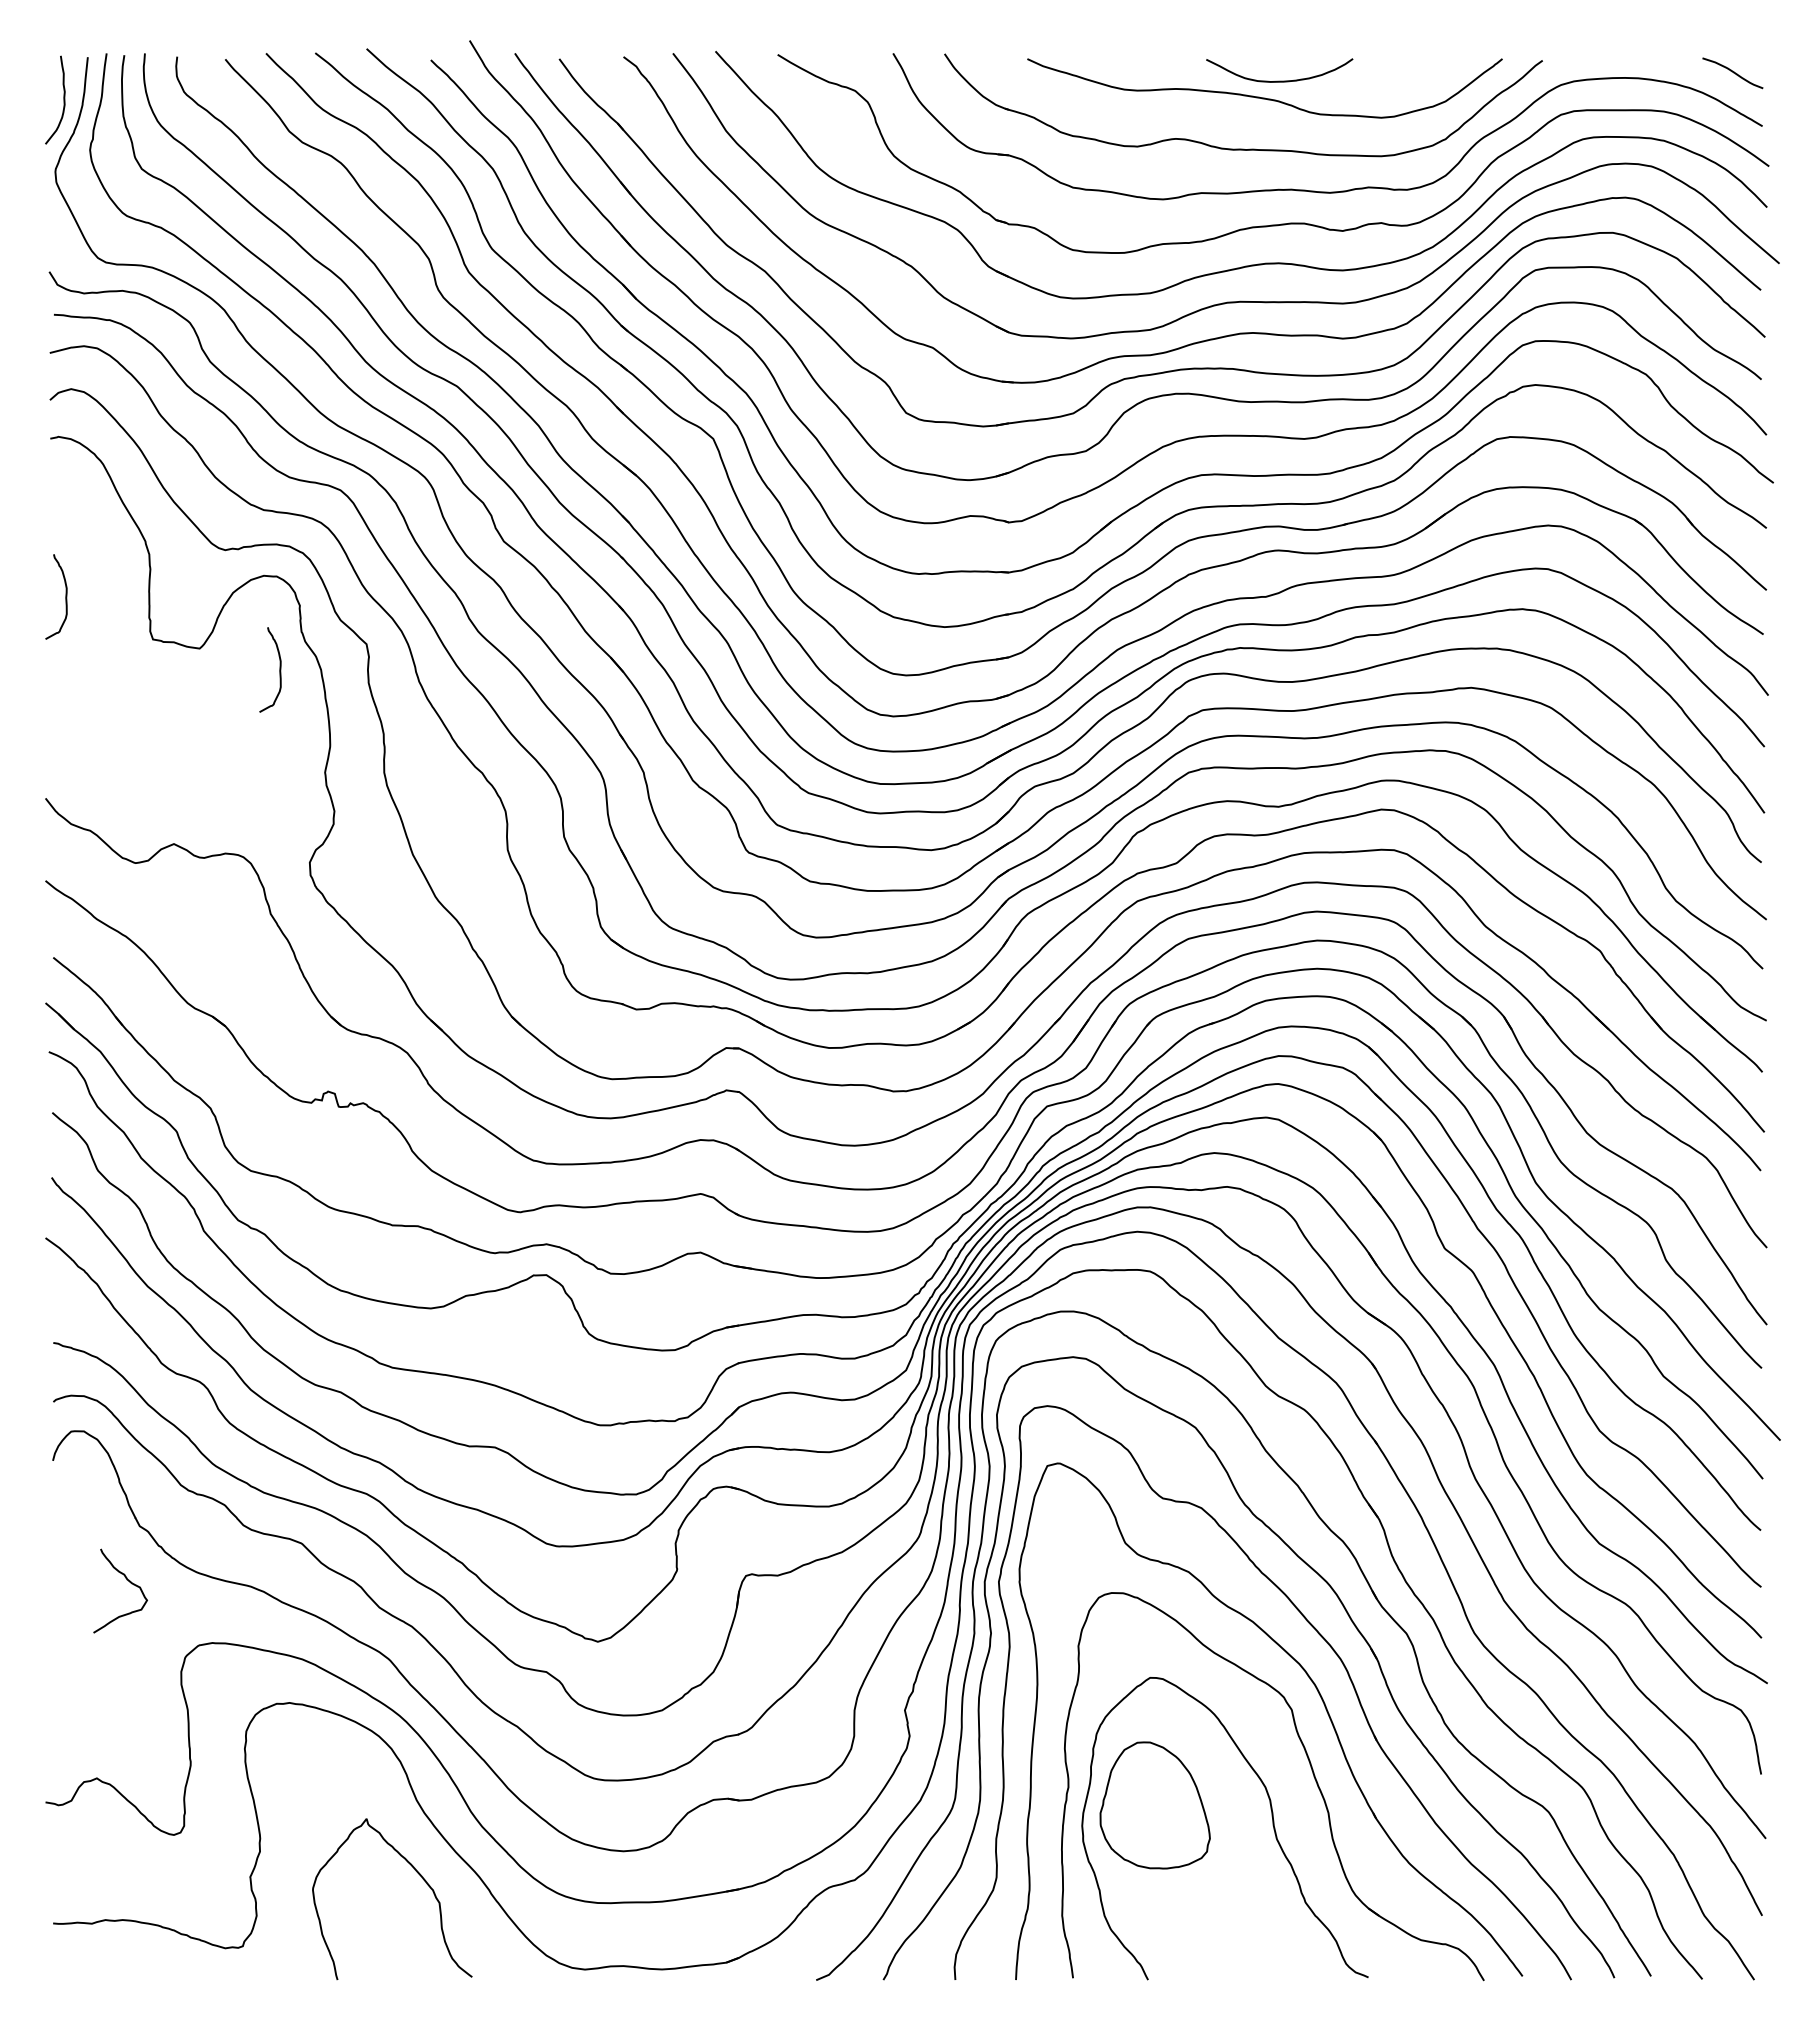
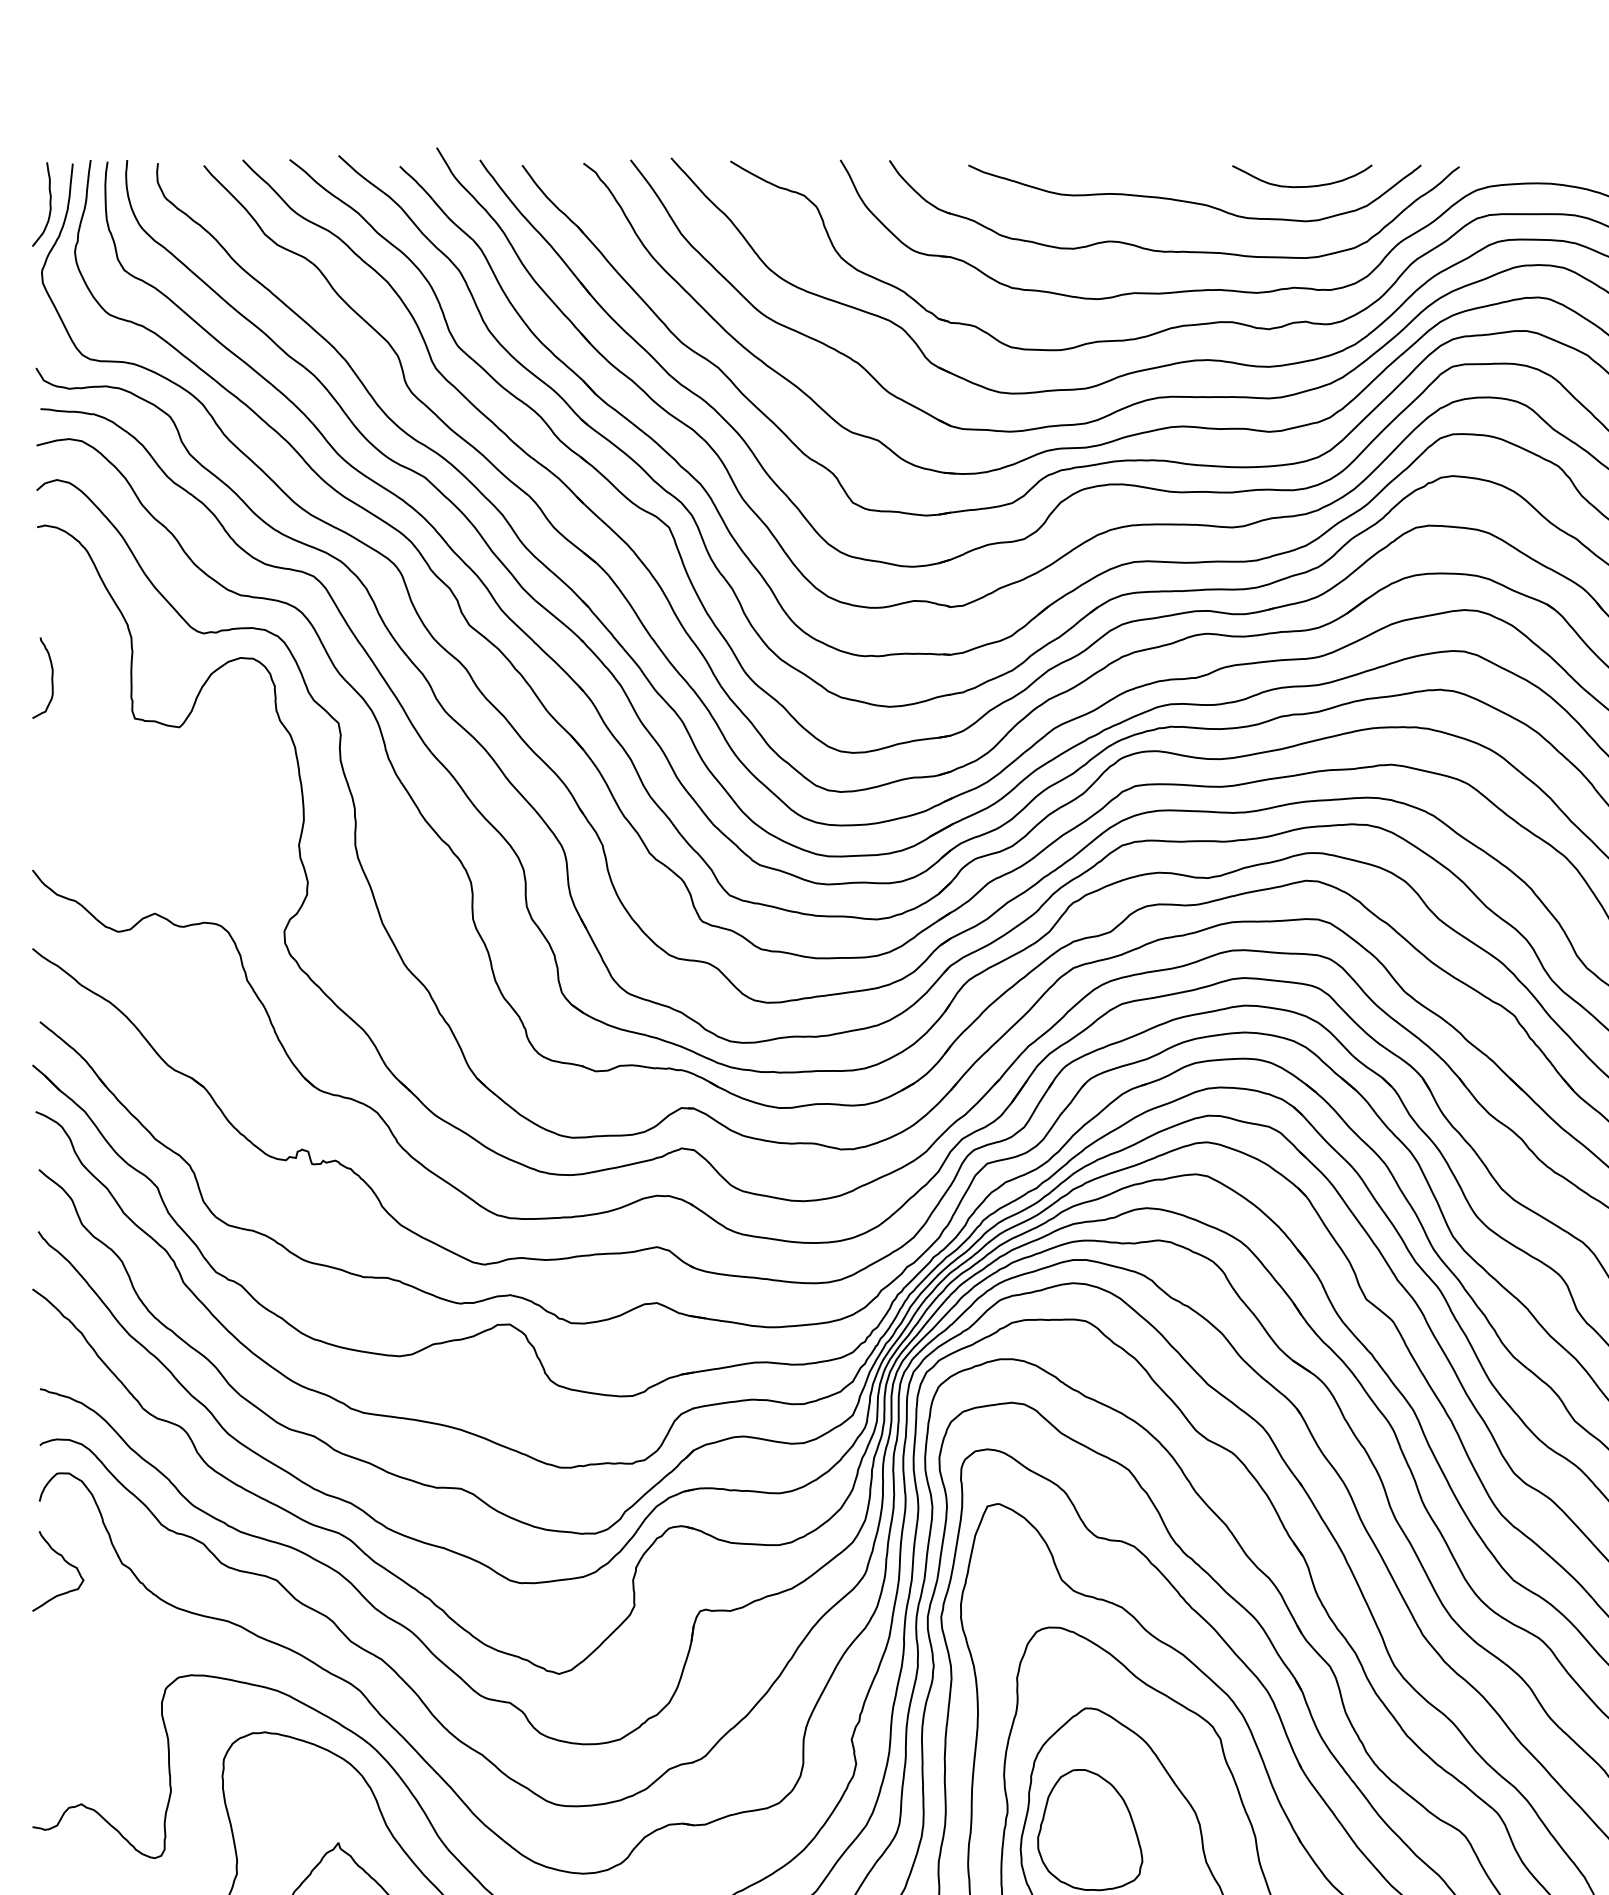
curve: (1279, 80) -> (1302, 185), moved
curve: (279, 669) -> (255, 747), removed
curve: (128, 1581) -> (65, 1562), moved

